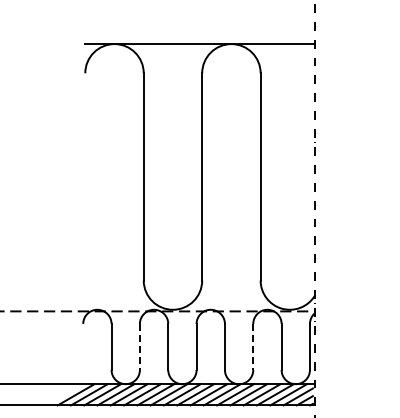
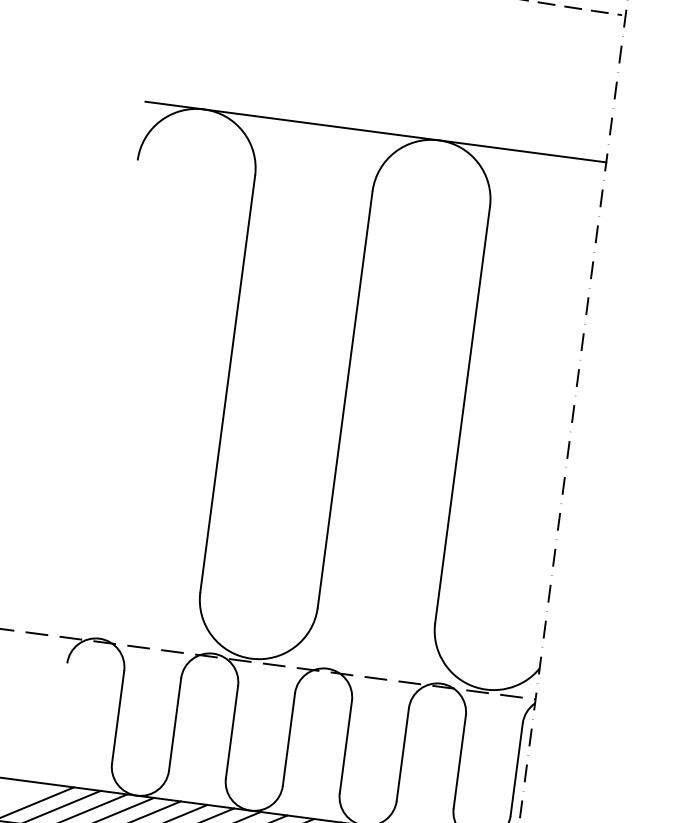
line: (139, 347) -> (174, 725), dashed -> solid
line: (253, 347) -> (403, 755), dashed -> solid

